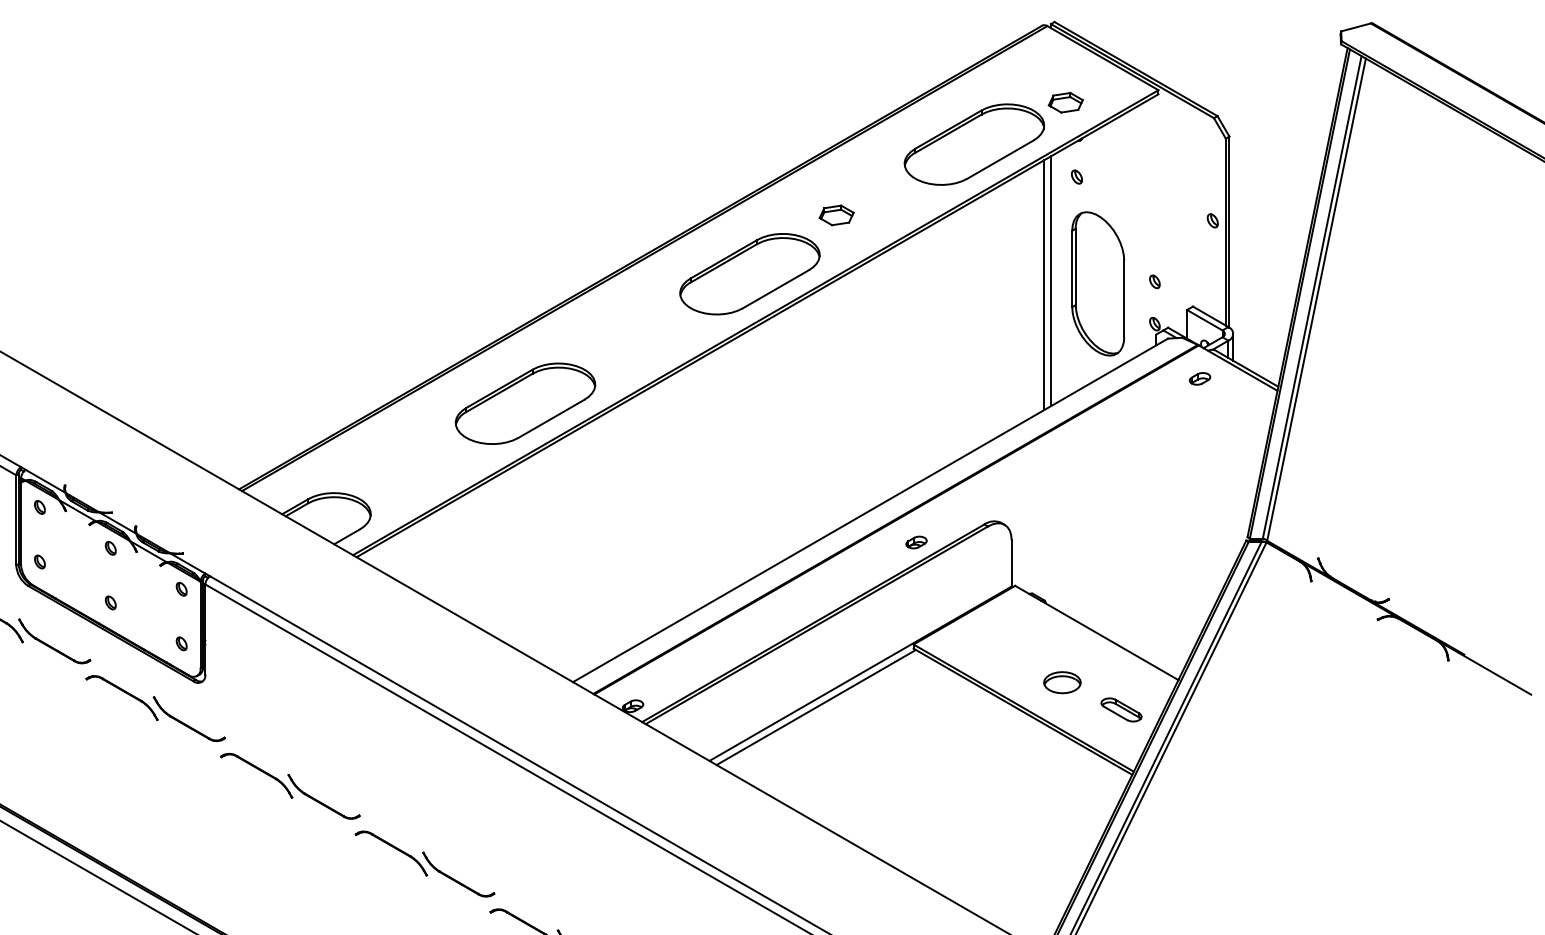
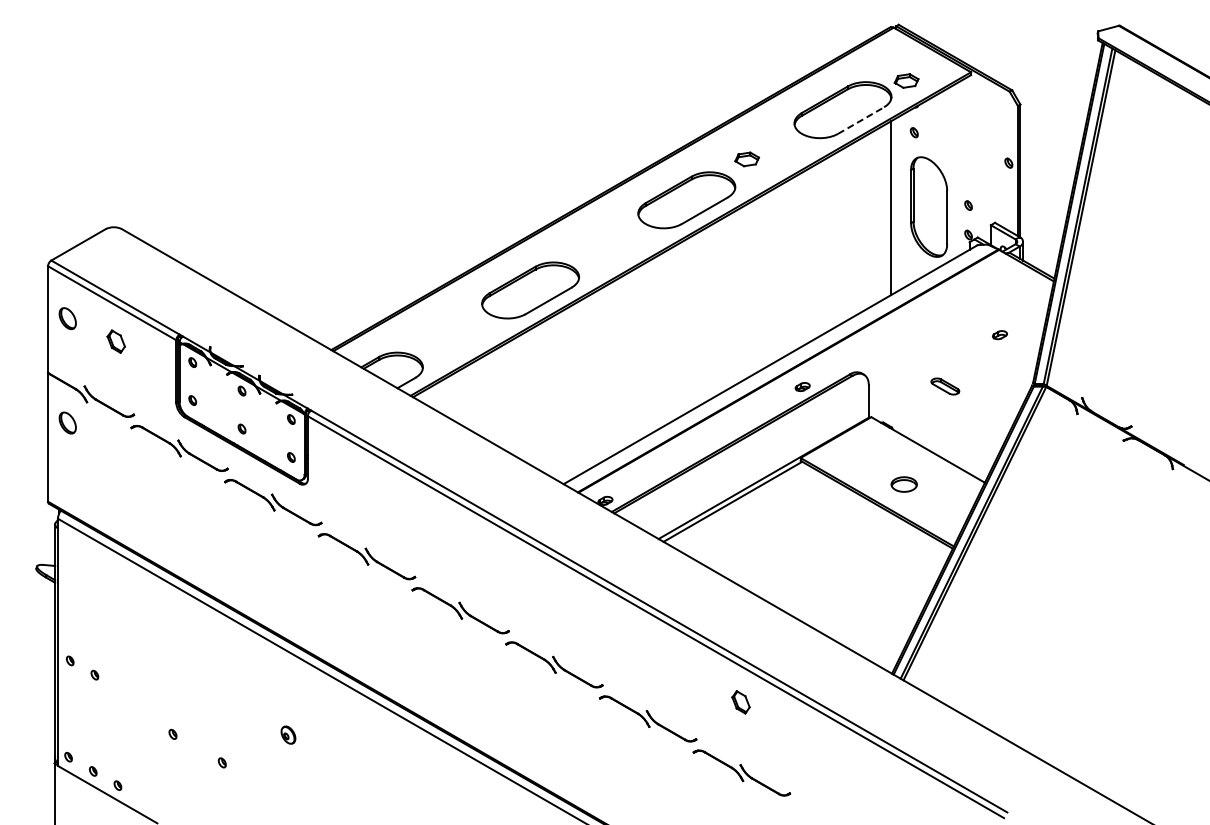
line: (1001, 159) -> (861, 120), solid -> dashed
line: (1051, 281) -> (896, 205), removed
part: (1199, 379) -> (999, 335), moved
part: (1121, 709) -> (945, 386), moved

